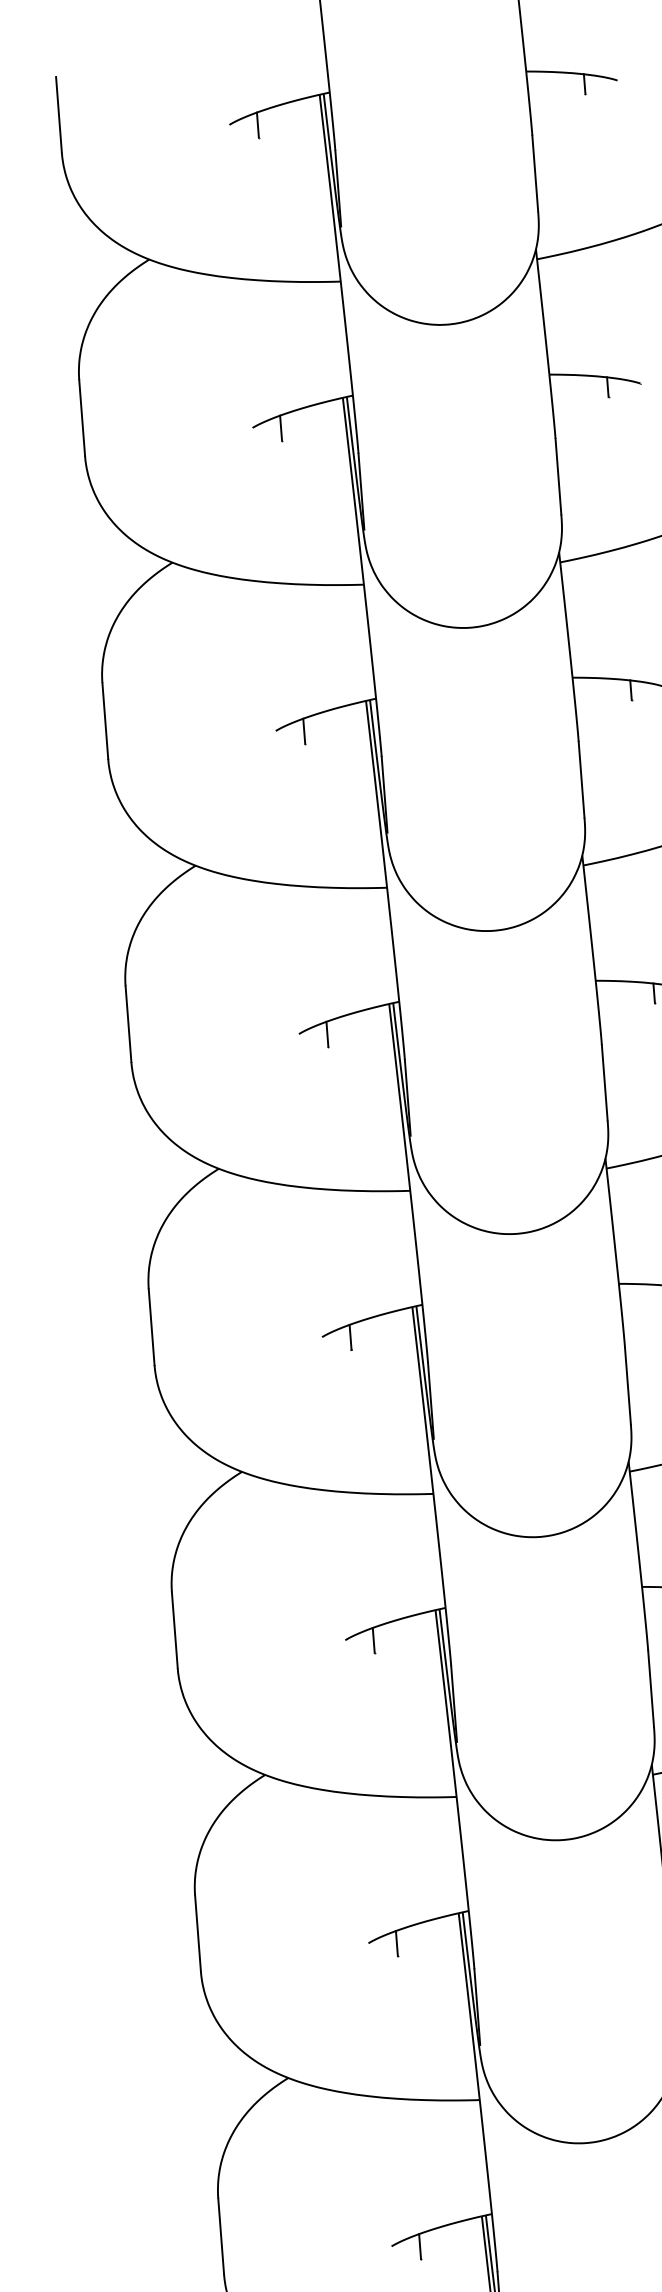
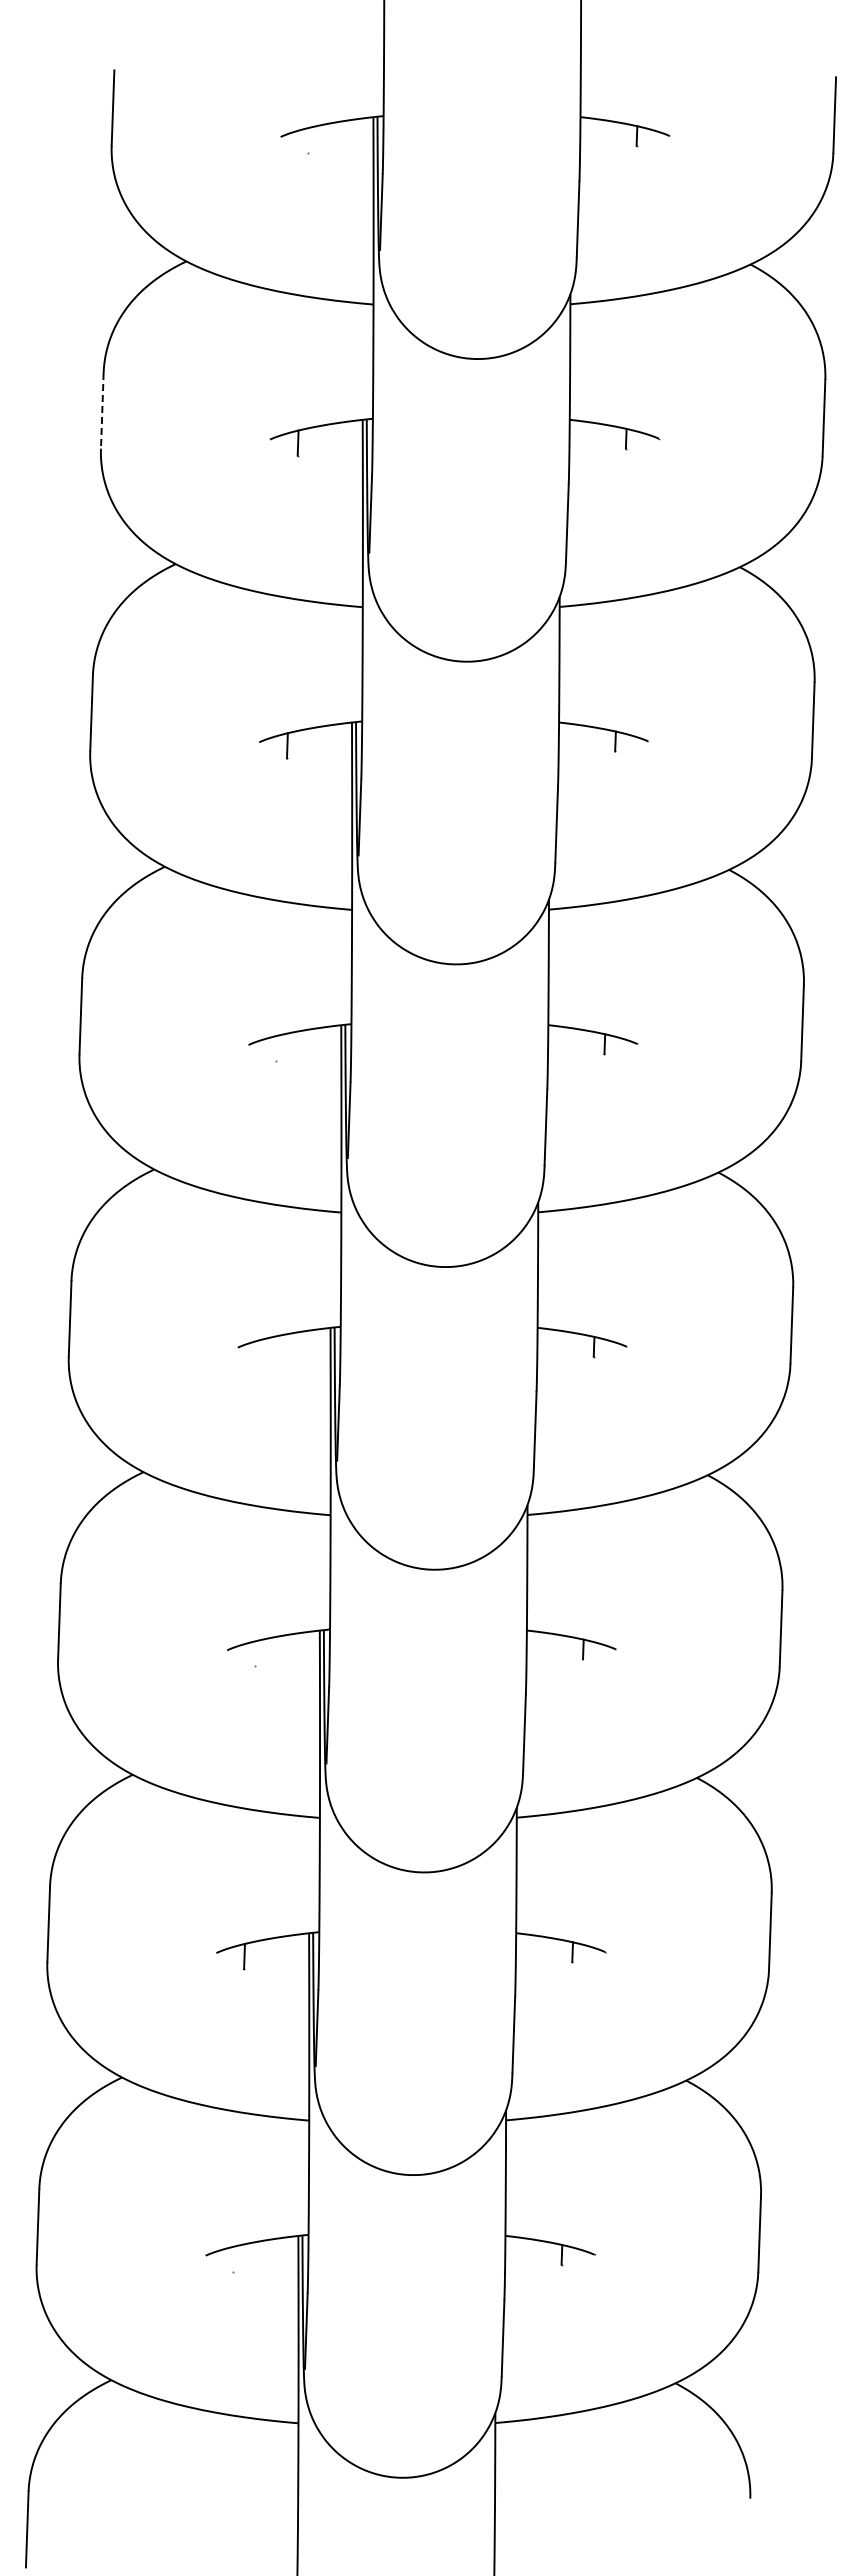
line: (257, 124) -> (308, 139), removed
line: (82, 417) -> (102, 410), solid -> dashed
line: (327, 1034) -> (276, 1048), removed
line: (350, 1336) -> (265, 1350), removed
line: (372, 1640) -> (254, 1653), removed
line: (419, 2246) -> (233, 2258), removed

